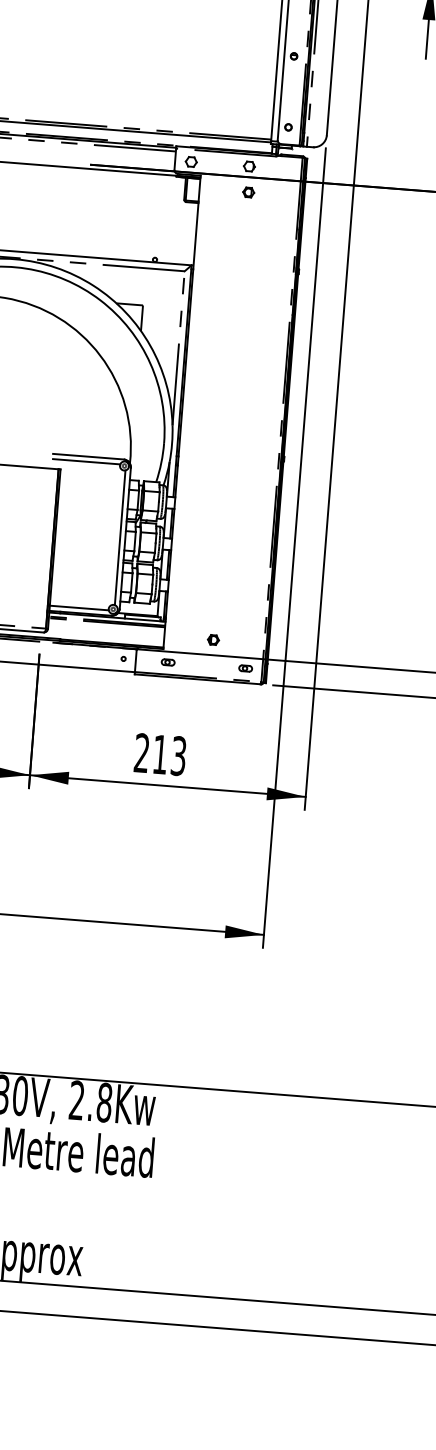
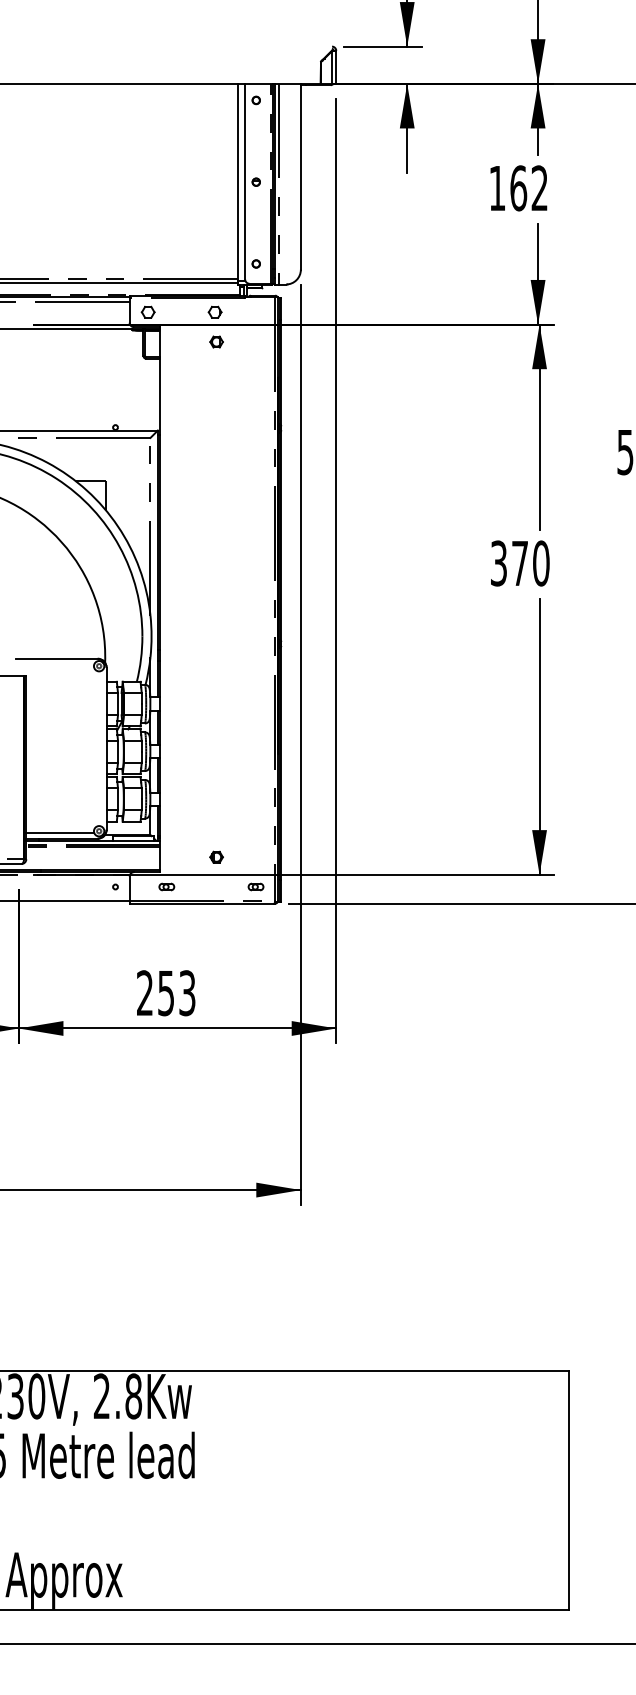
line: (86, 461) -> (55, 664), removed
line: (120, 537) -> (100, 748), removed
text: (159, 754) -> (165, 993), 213 -> 253

